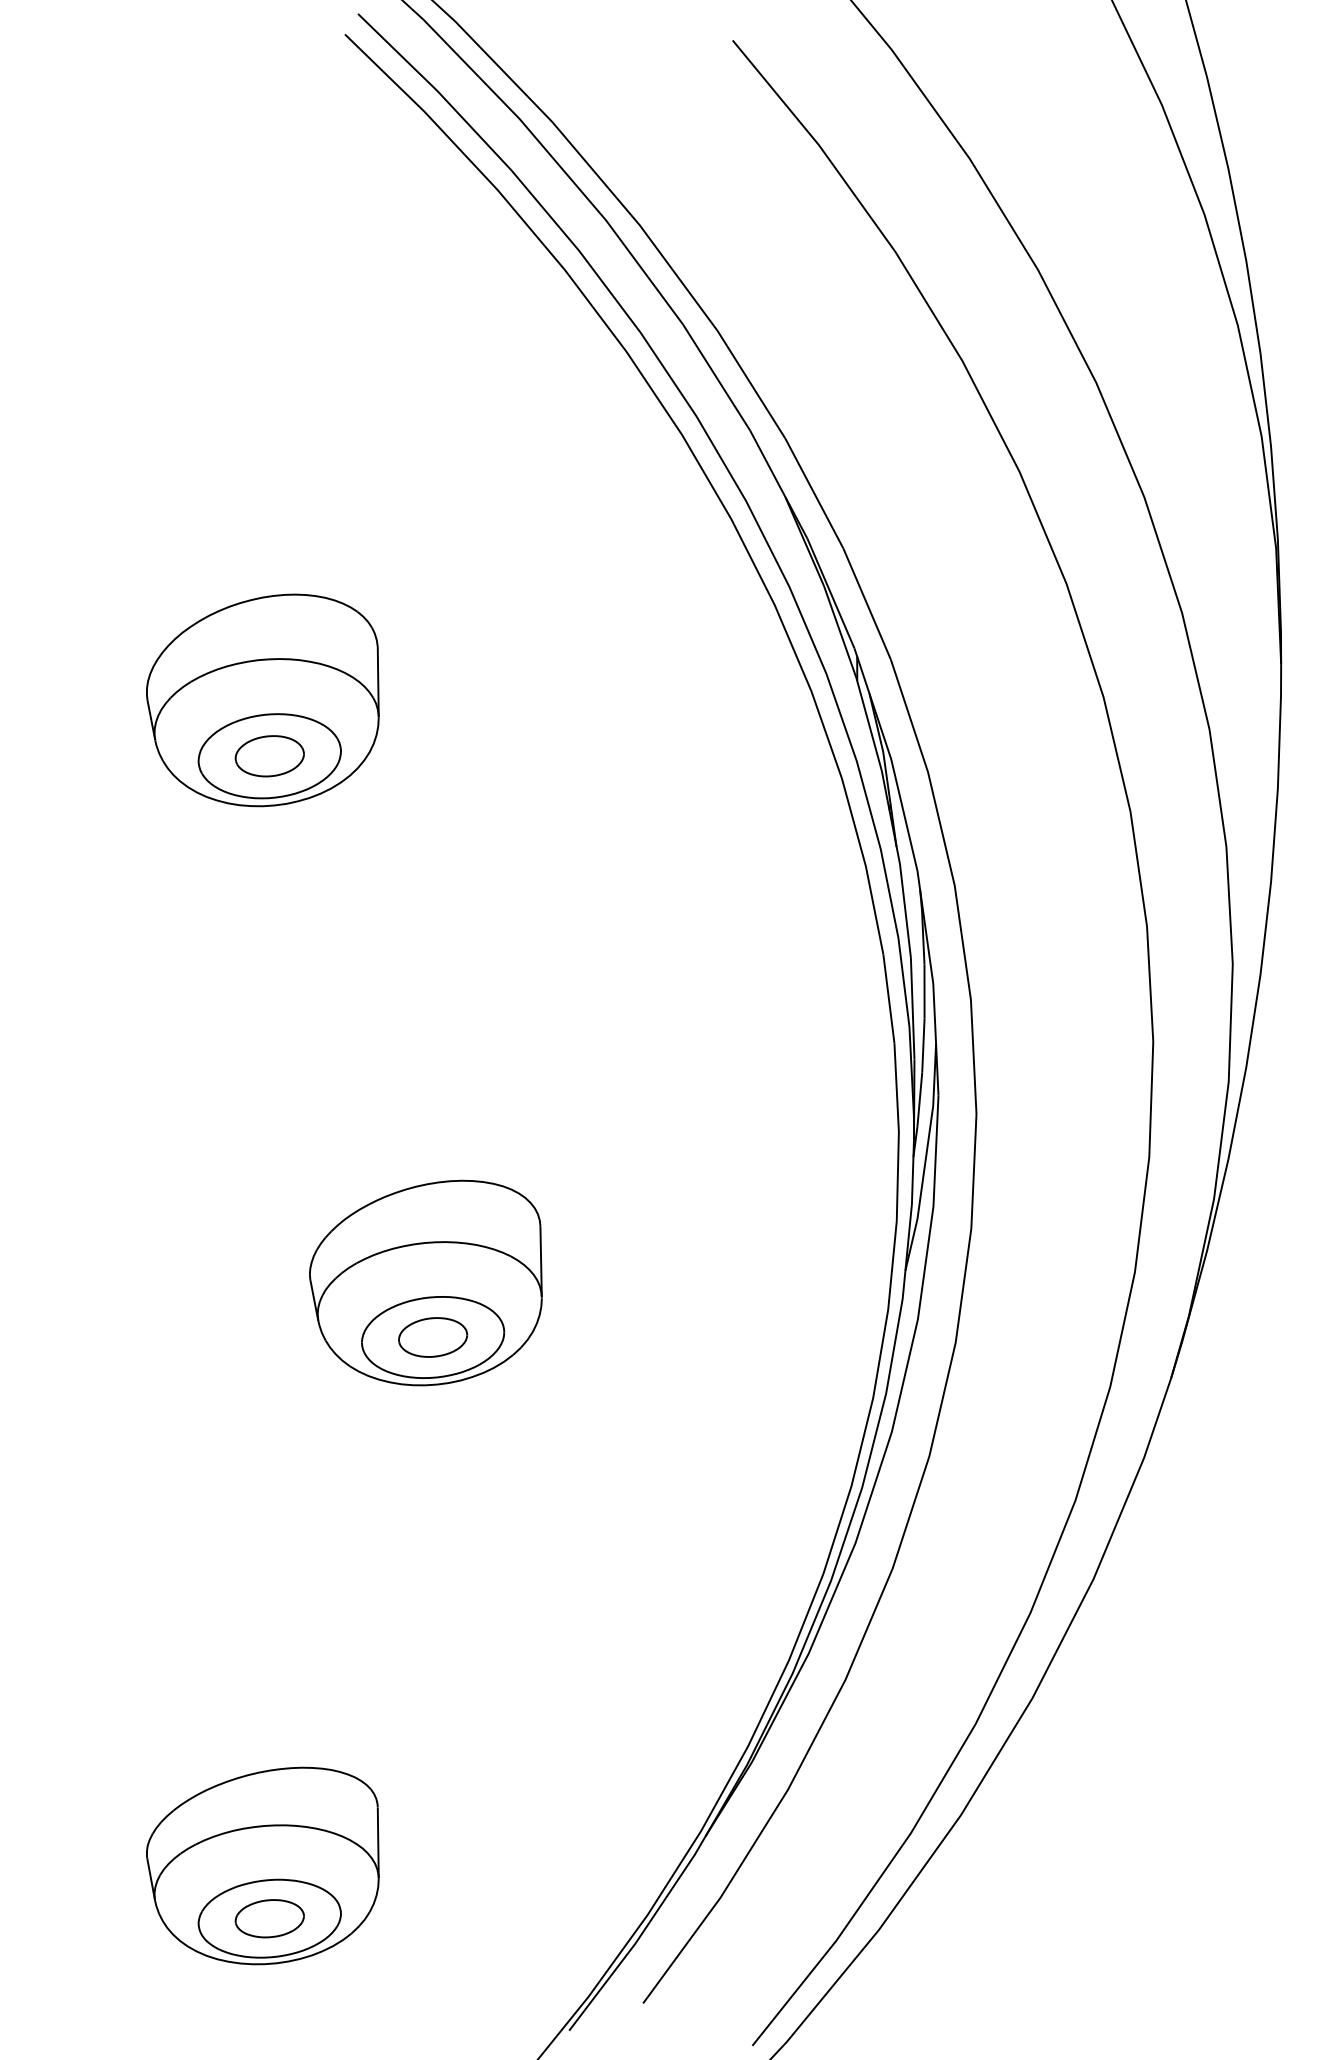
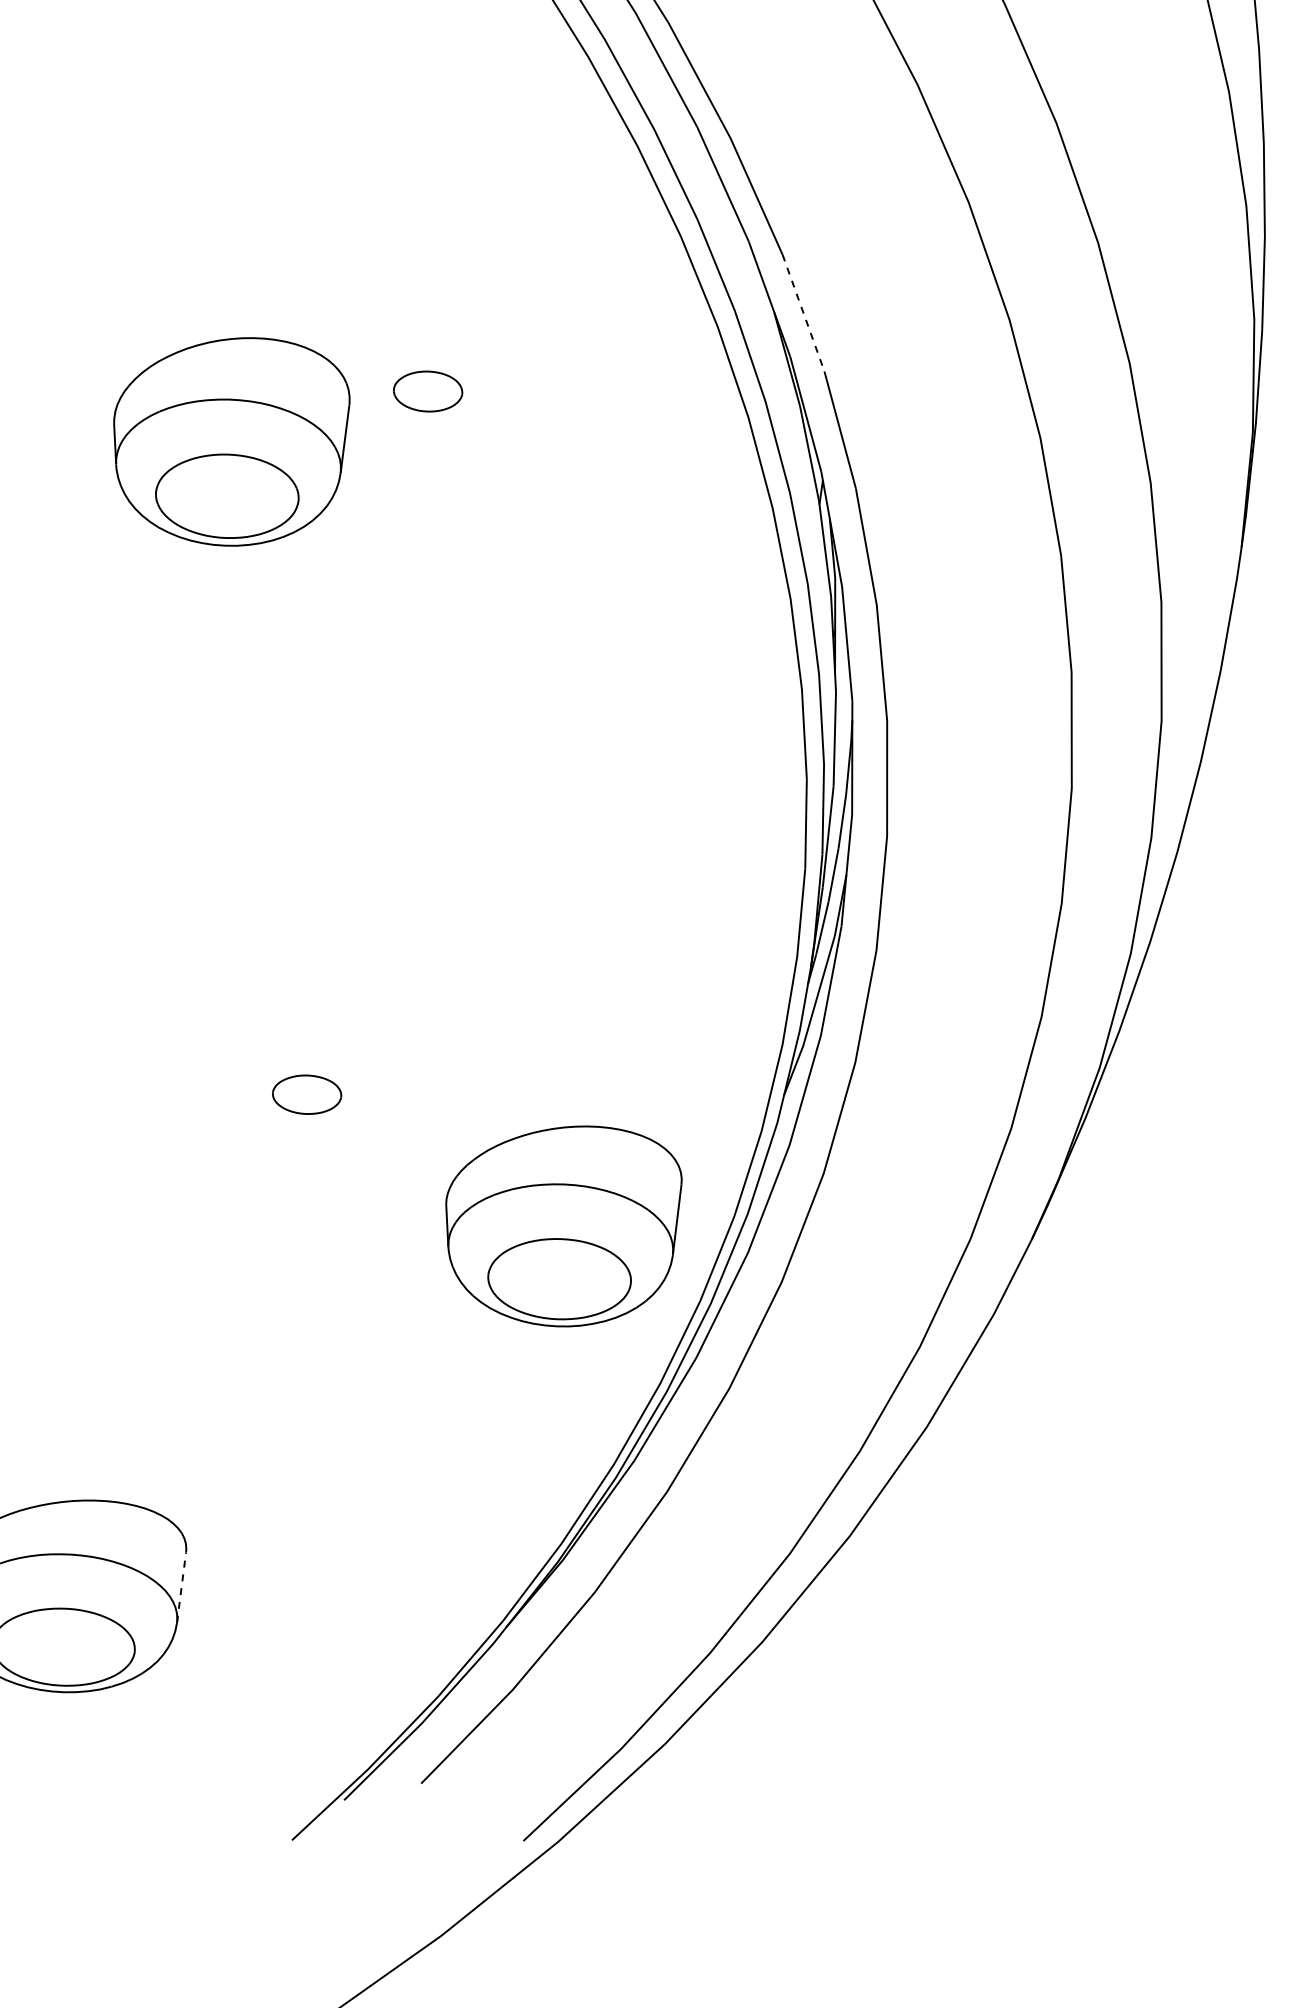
line: (814, 494) -> (803, 313), solid -> dashed
part: (269, 756) -> (427, 391), moved
part: (425, 1282) -> (559, 1223), moved
line: (378, 1842) -> (181, 1587), solid -> dashed
part: (269, 1918) -> (63, 1646), removed

